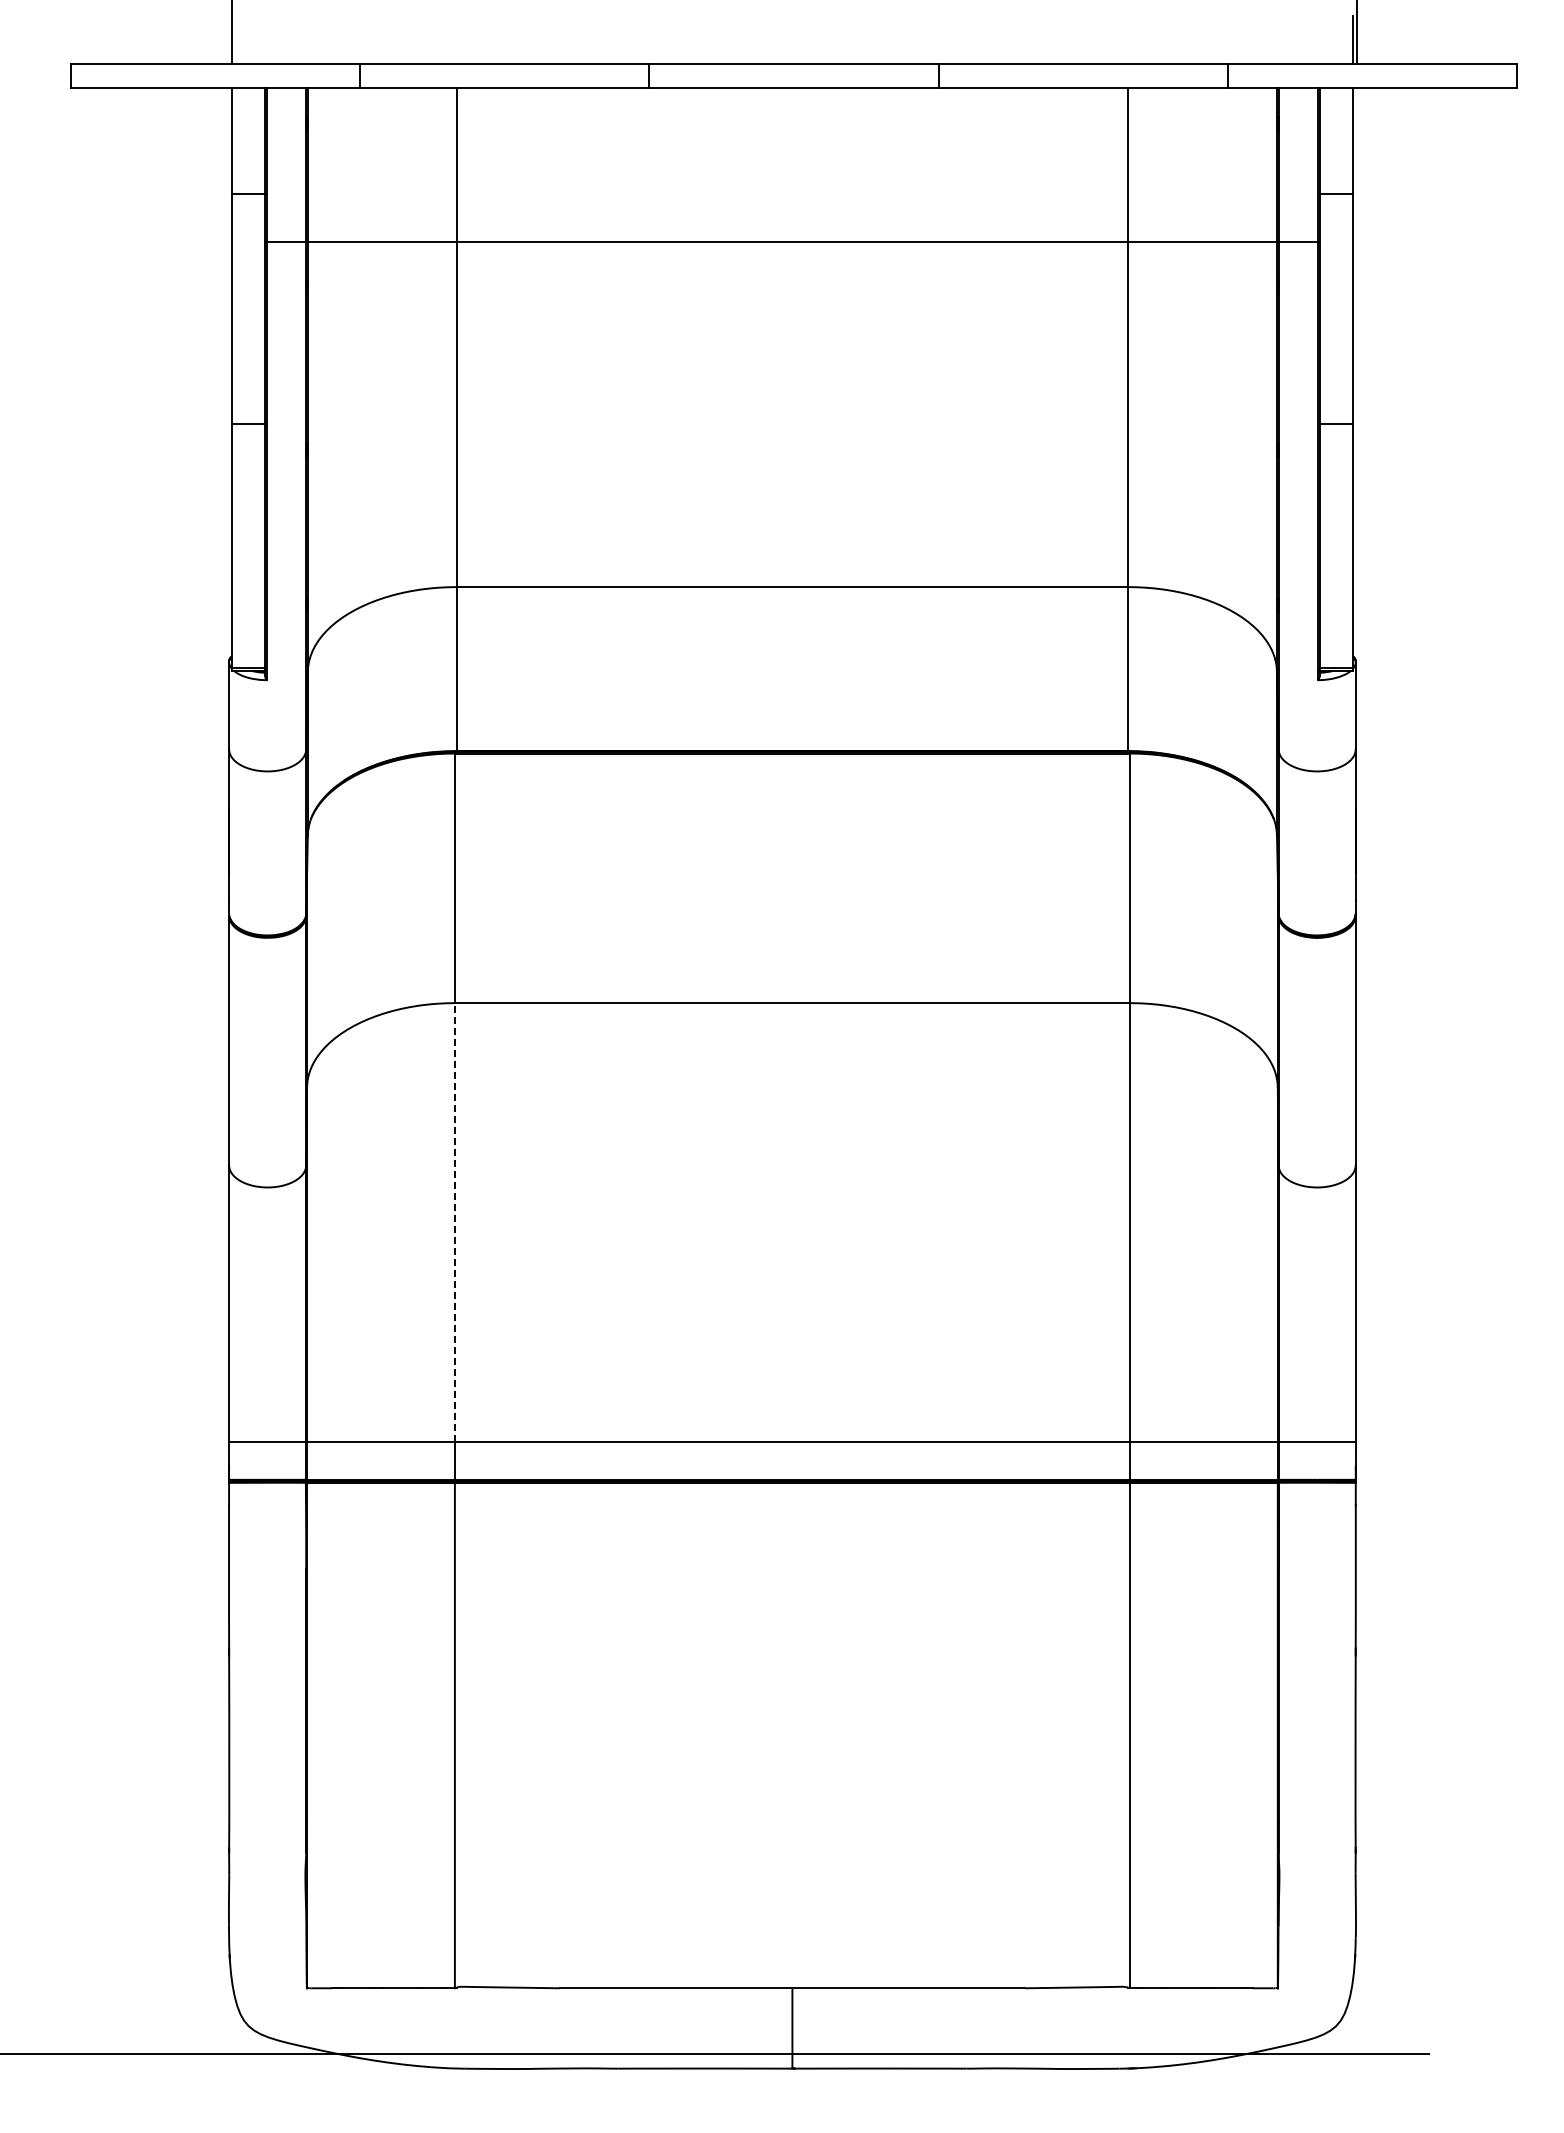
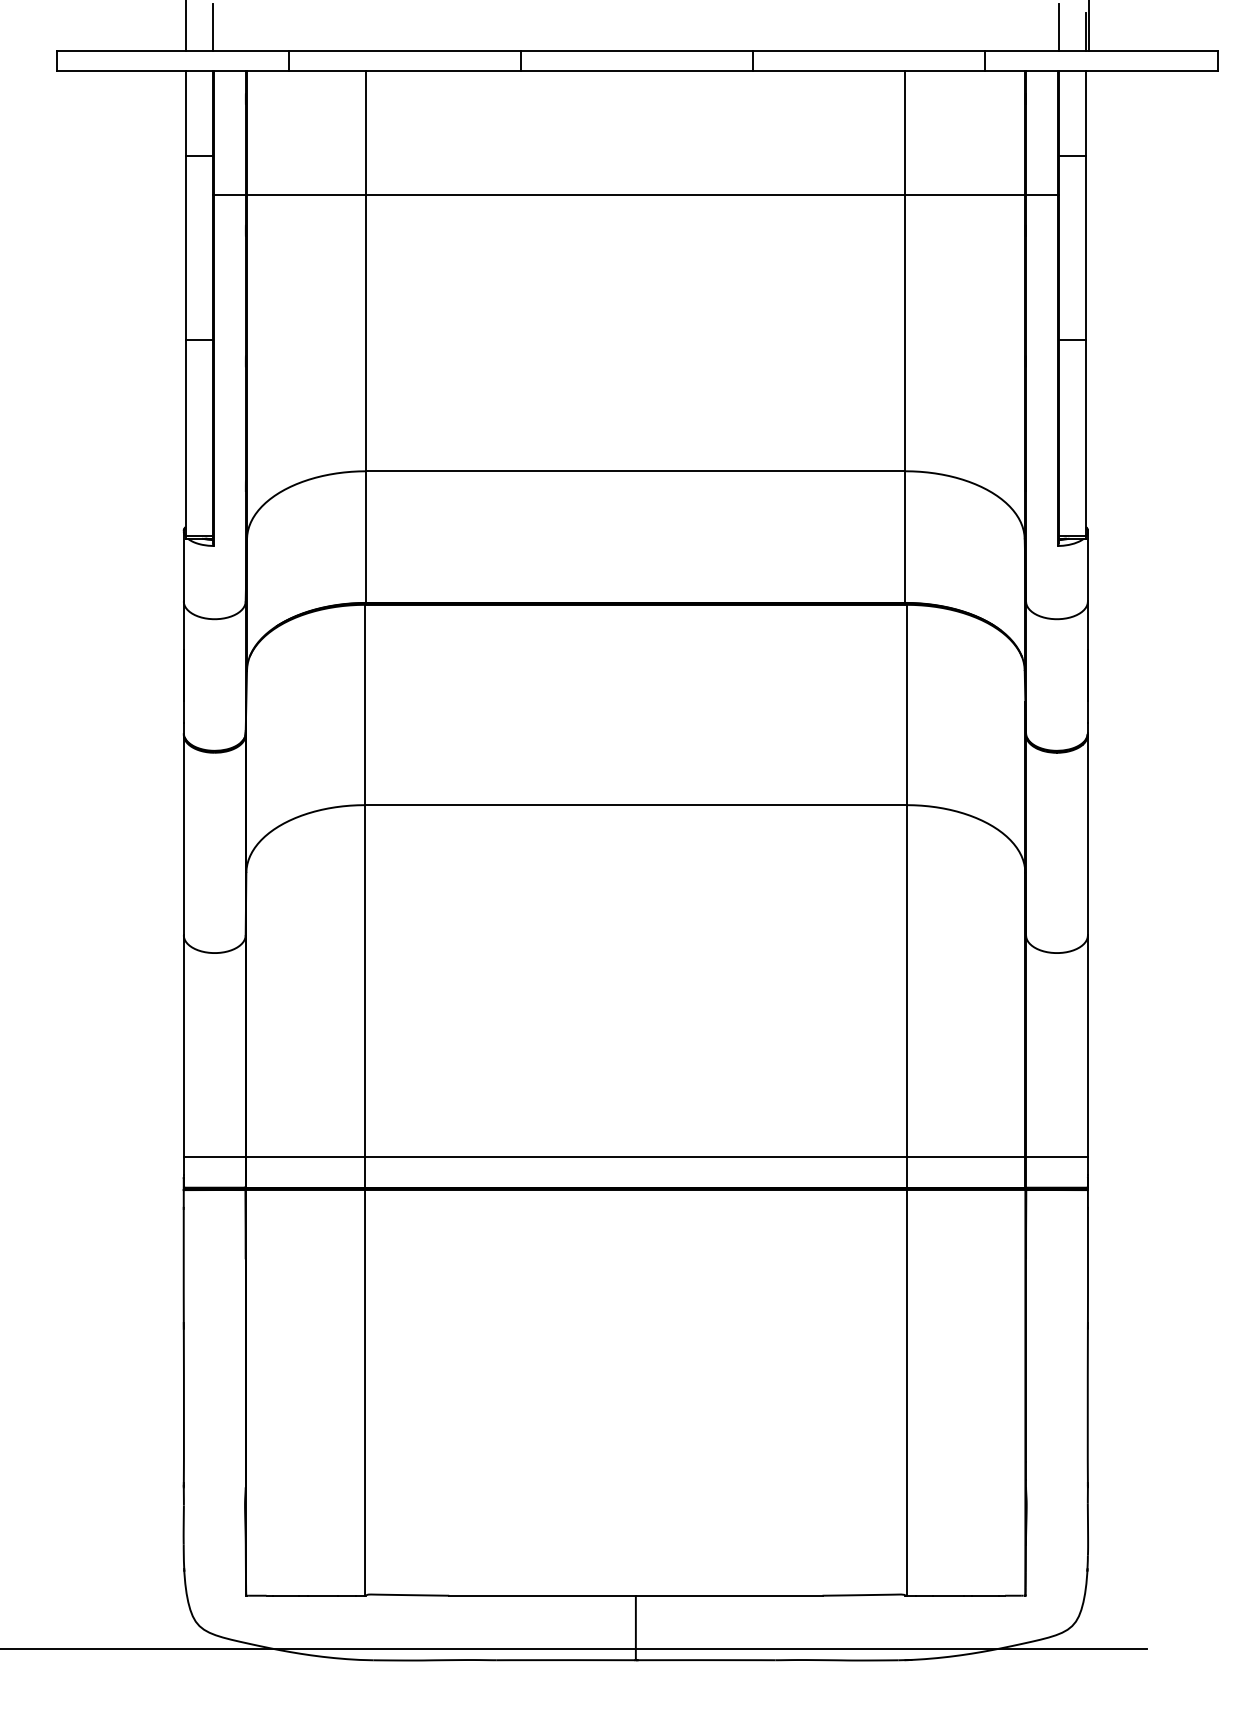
line: (265, 34) -> (213, 27), added
line: (1319, 34) -> (1058, 27), added
line: (454, 1222) -> (364, 981), dashed -> solid

